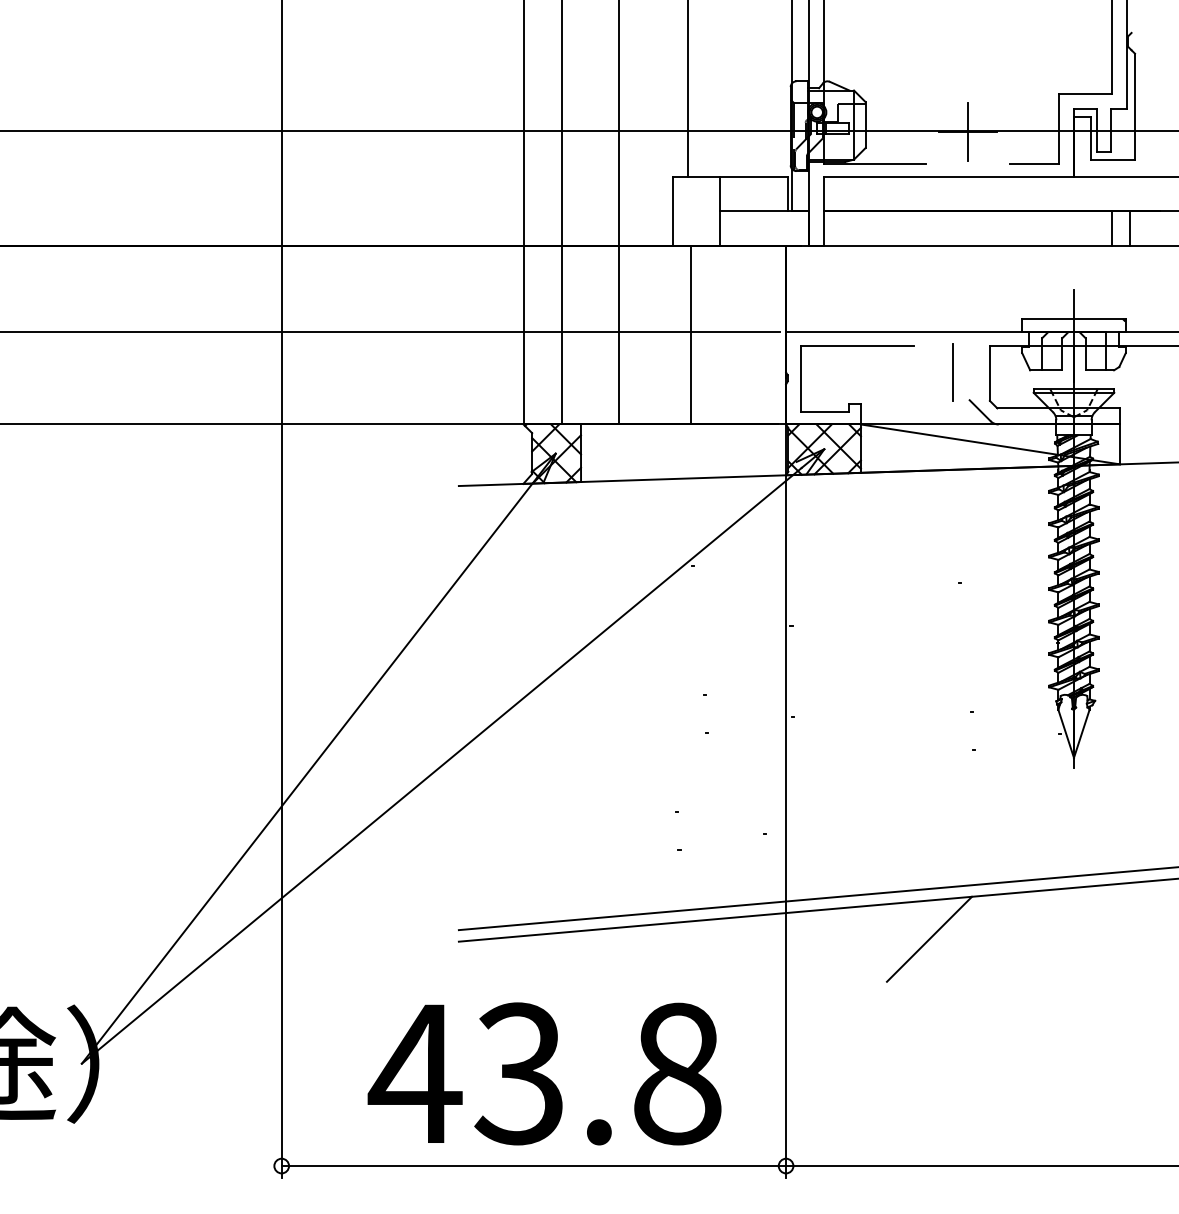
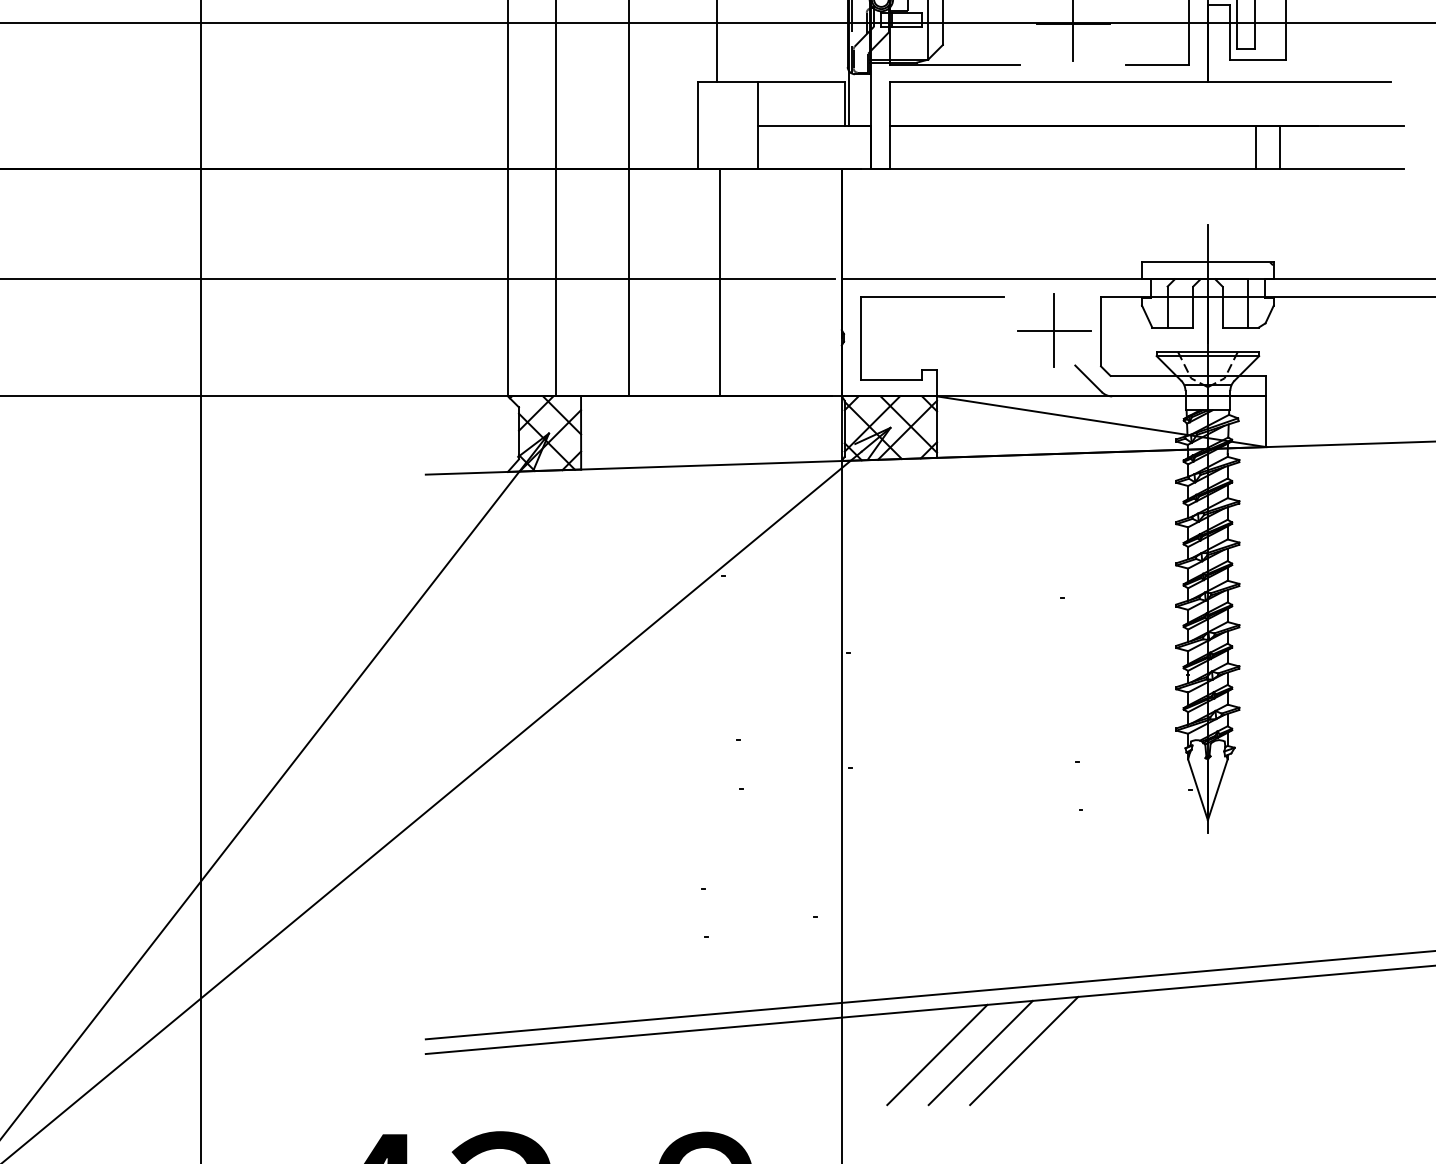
line: (952, 372) -> (1053, 330), added
line: (895, 940) -> (980, 1052), added
line: (860, 942) -> (936, 1055), added

